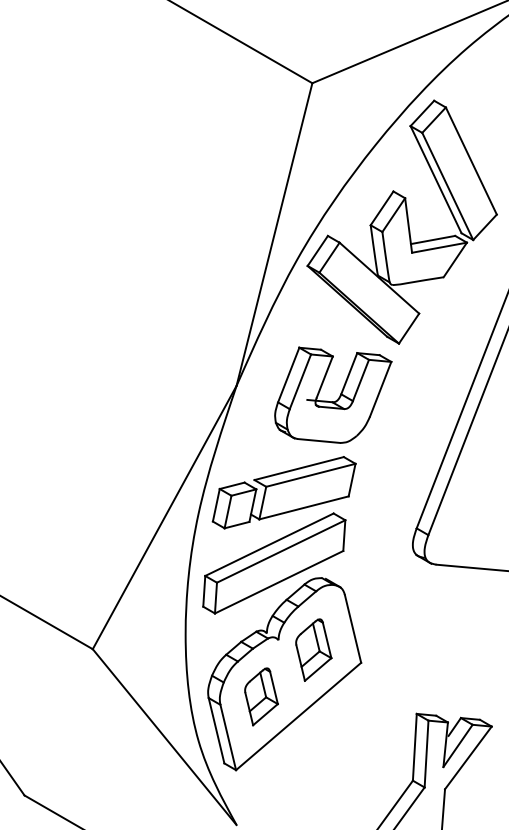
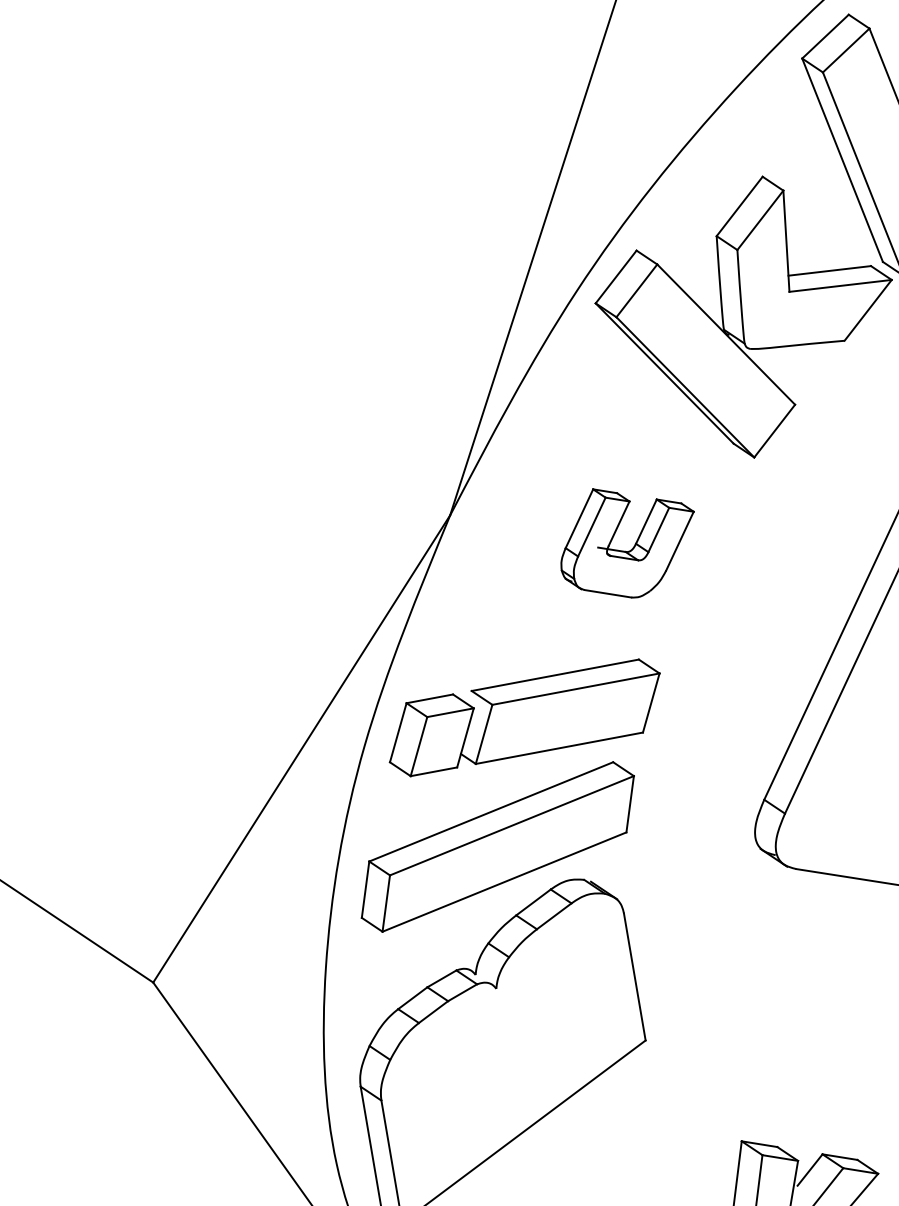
part: (333, 394) -> (627, 543), size x0.6
part: (313, 649) -> (559, 1010), removed
part: (261, 696) -> (458, 1090), removed

